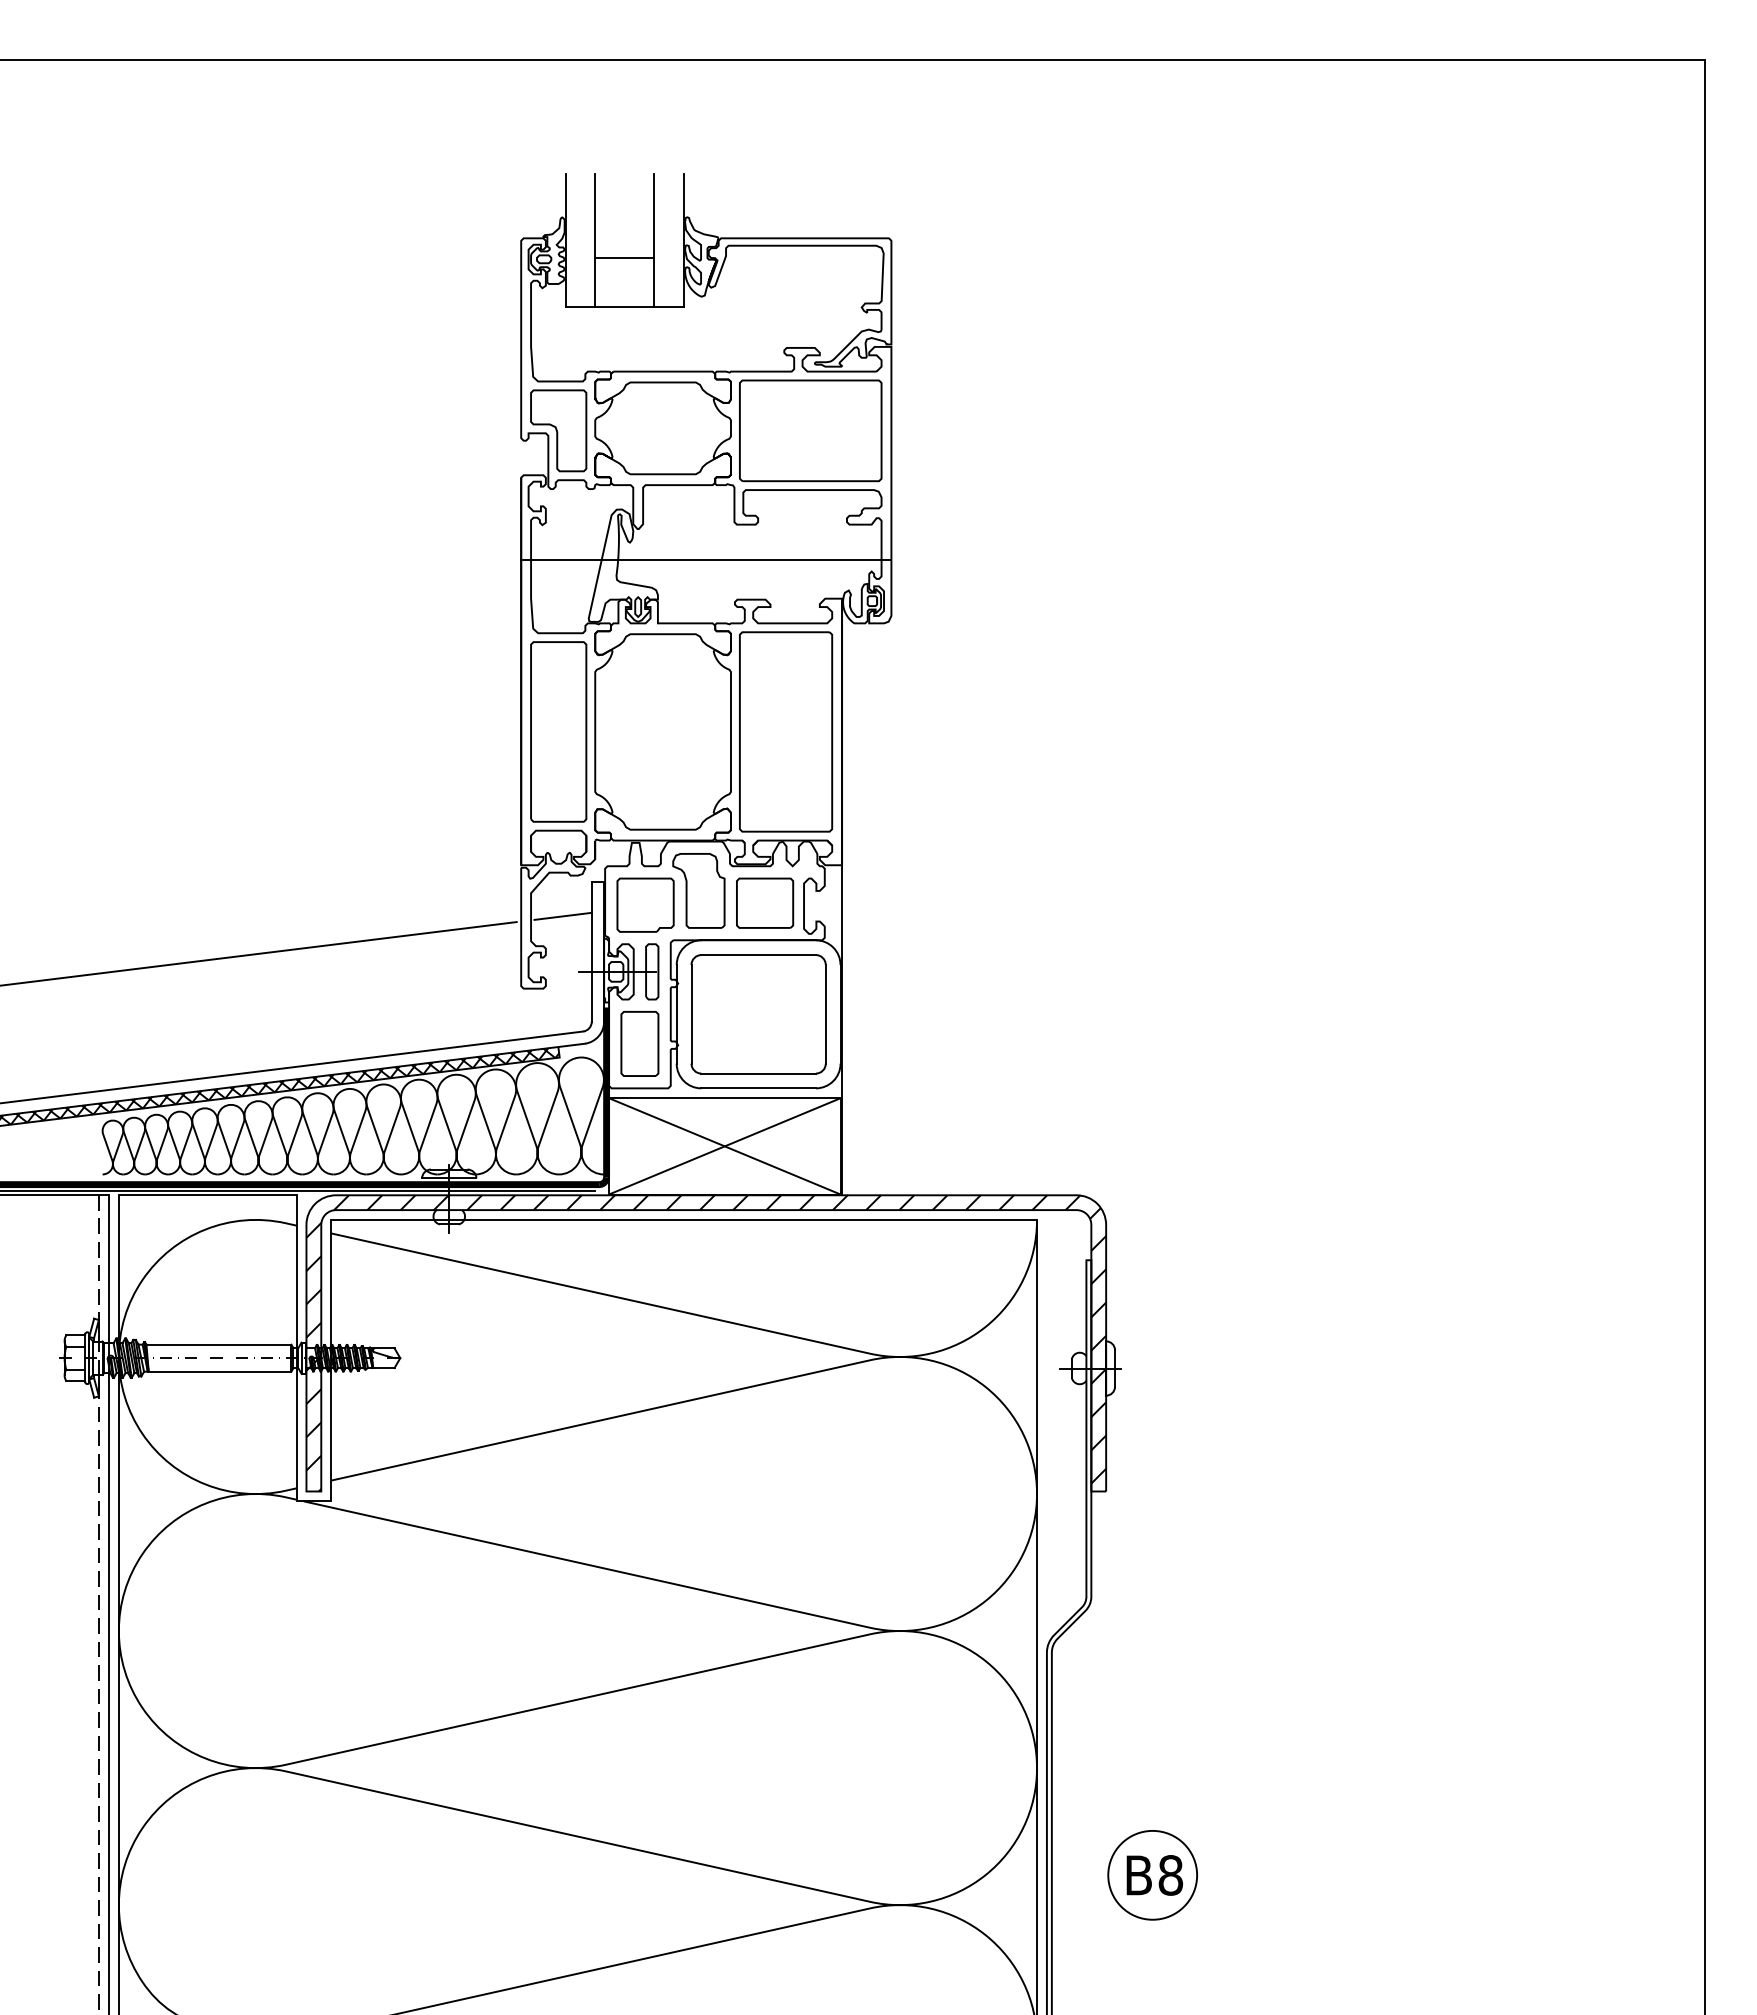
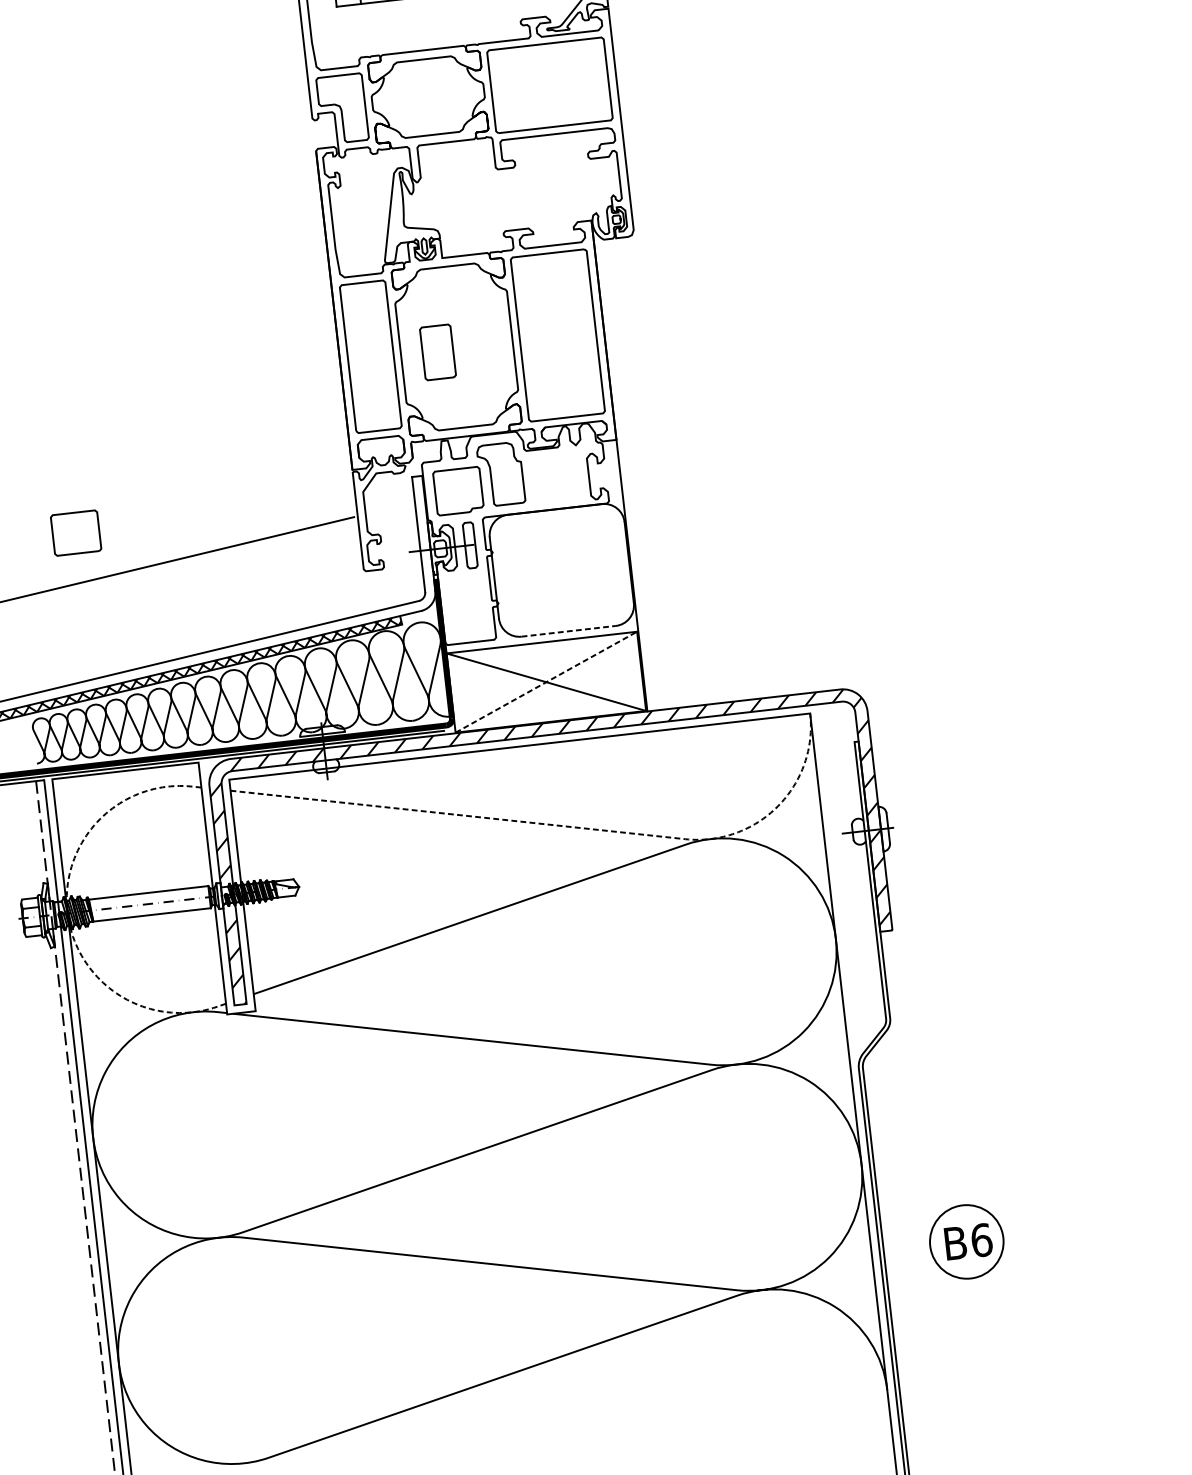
line: (706, 559) -> (476, 201), removed
part: (765, 902) -> (76, 532), moved
line: (562, 915) -> (391, 507), removed
part: (758, 1014) -> (561, 570), removed
part: (639, 1043) -> (437, 352), moved
line: (759, 1088) -> (569, 631), solid -> dashed
line: (725, 1146) -> (546, 682), solid -> dashed
line: (741, 1324) -> (576, 827), solid -> dashed
line: (118, 1356) -> (67, 911), solid -> dashed
text: (1170, 1875) -> (981, 1240), B8 -> B6

